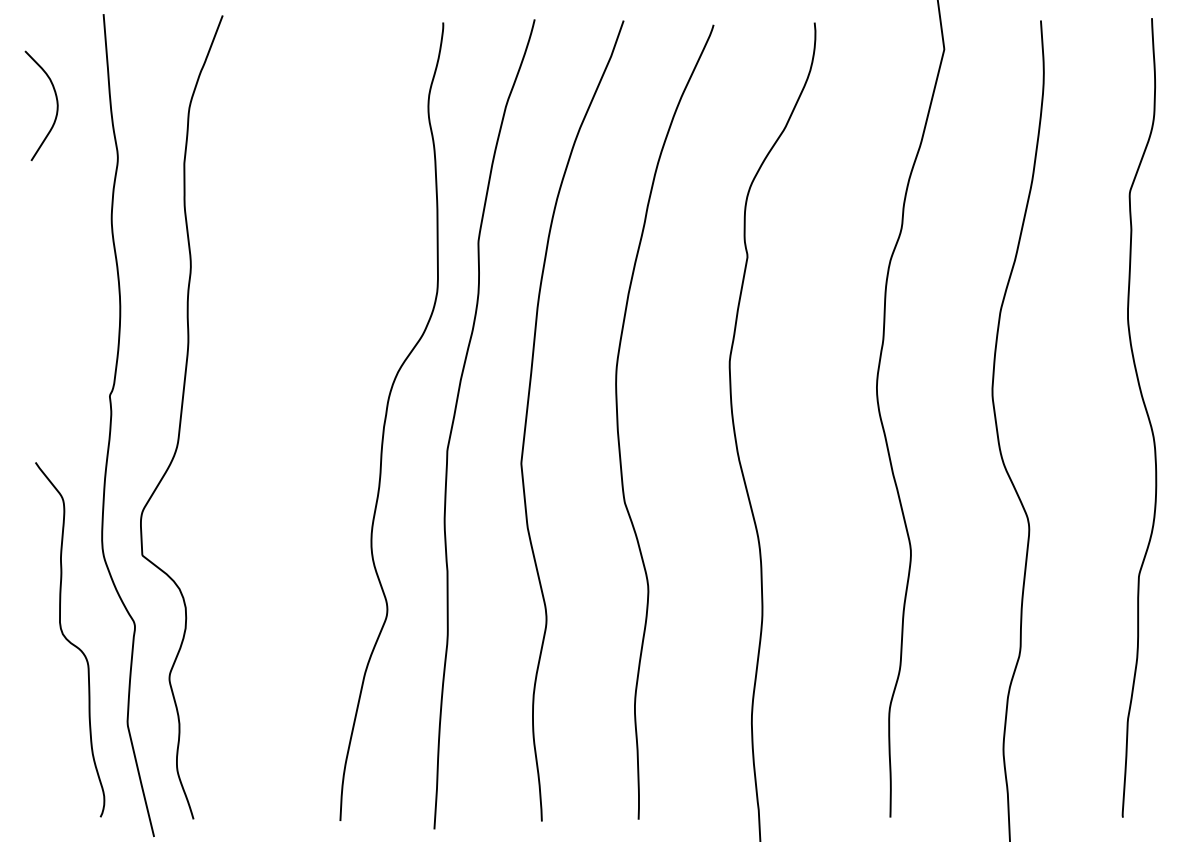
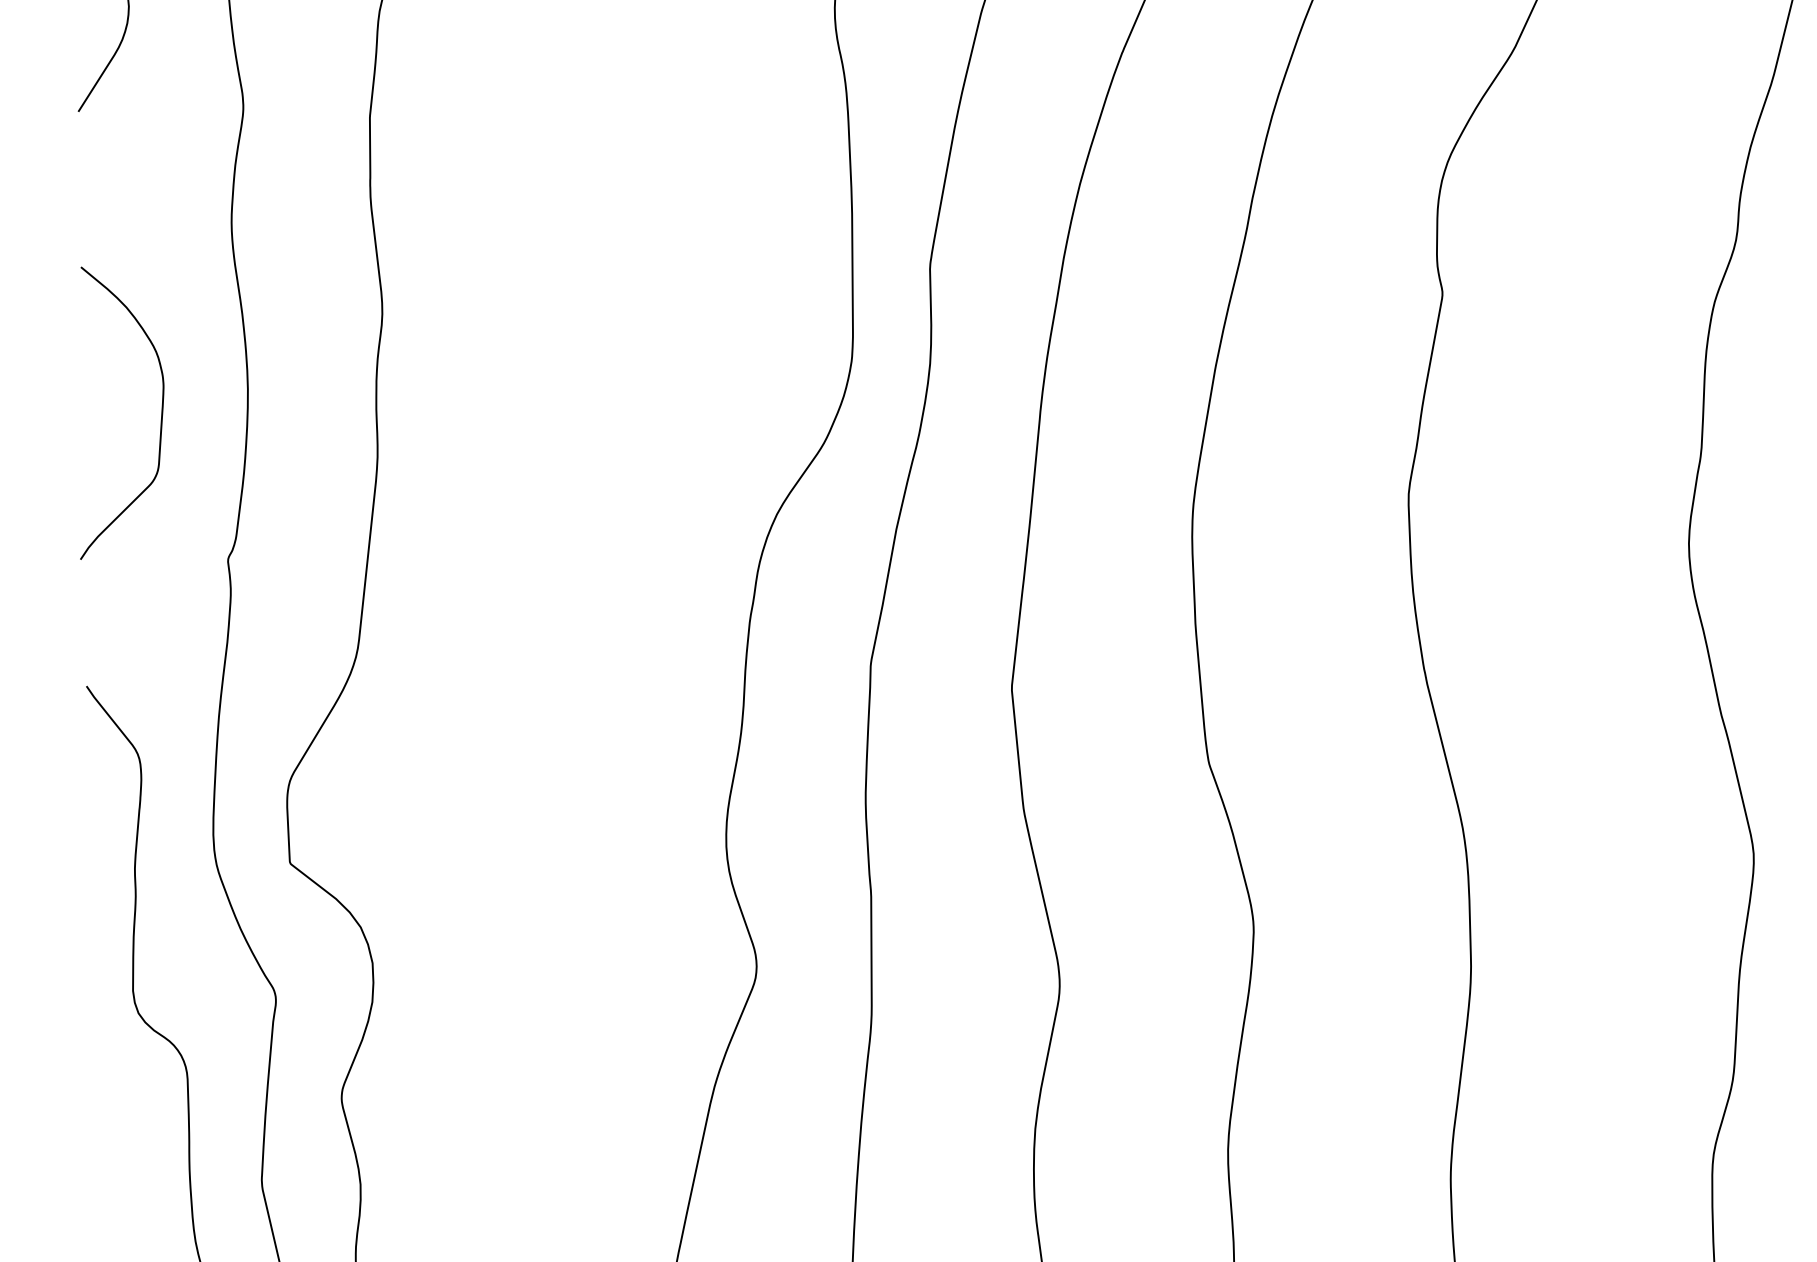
curve: (74, 319) -> (160, 413), added

